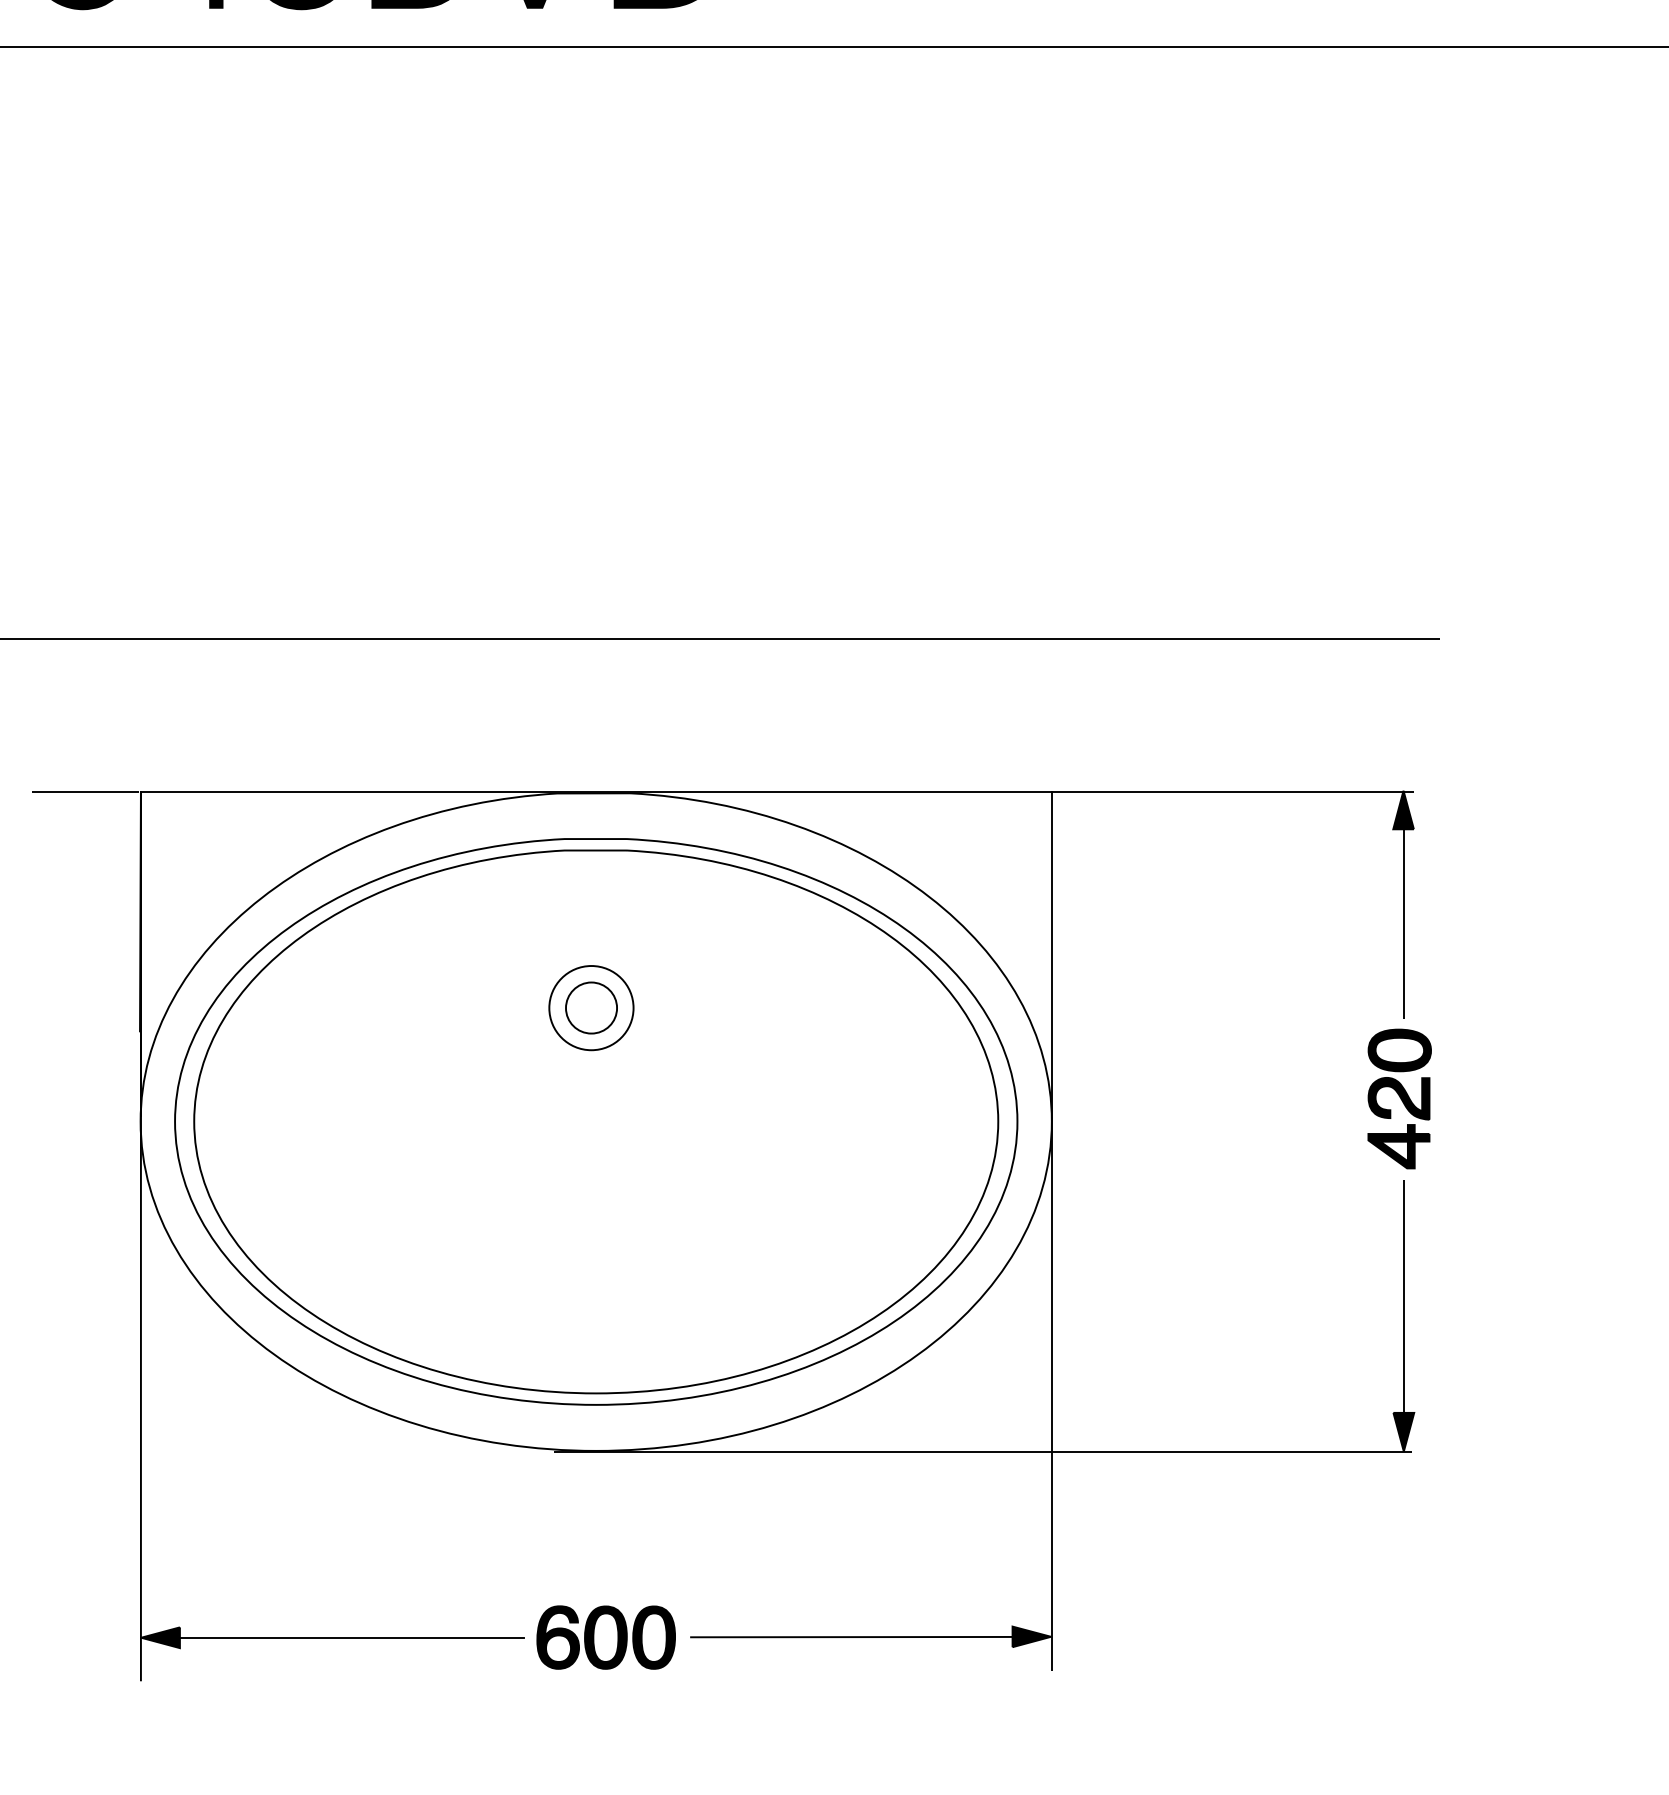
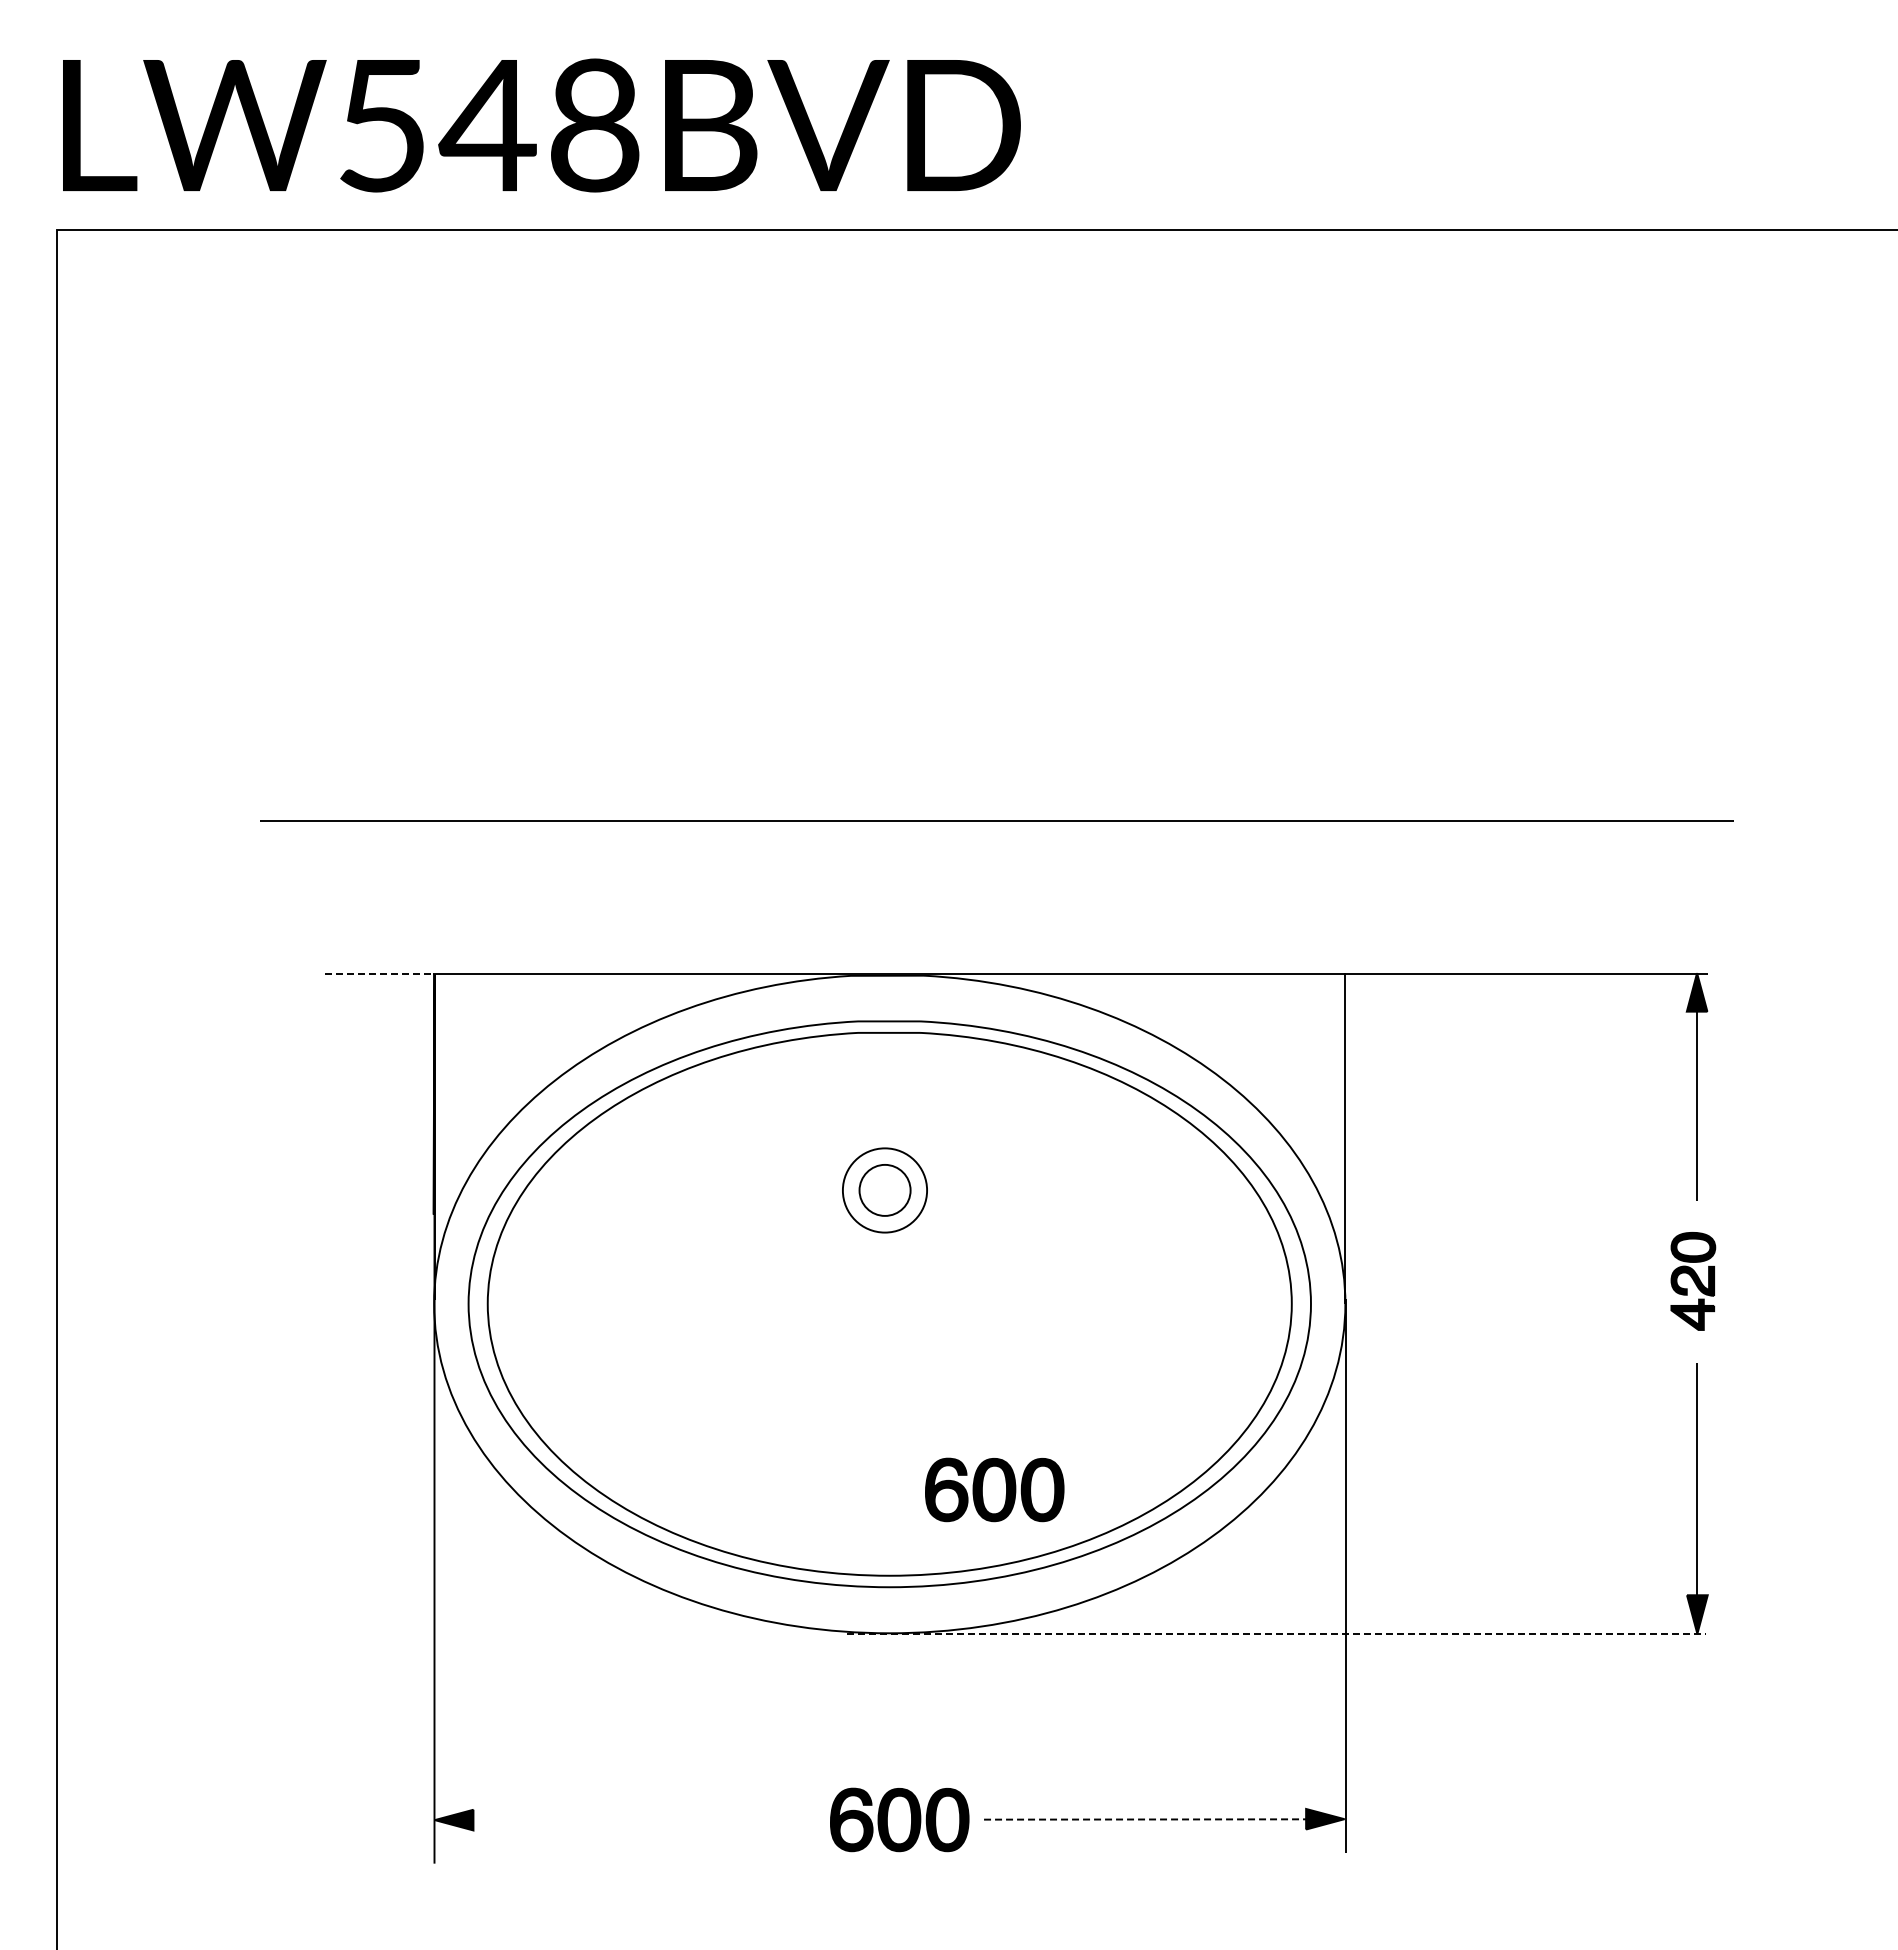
line: (85, 792) -> (379, 974), solid -> dashed
part: (1399, 1099) -> (1693, 1281), size x0.7
part: (700, 1307) -> (994, 1489), added
line: (983, 1452) -> (1277, 1634), solid -> dashed
line: (347, 1637) -> (641, 1819), removed
line: (852, 1637) -> (1146, 1819), solid -> dashed

